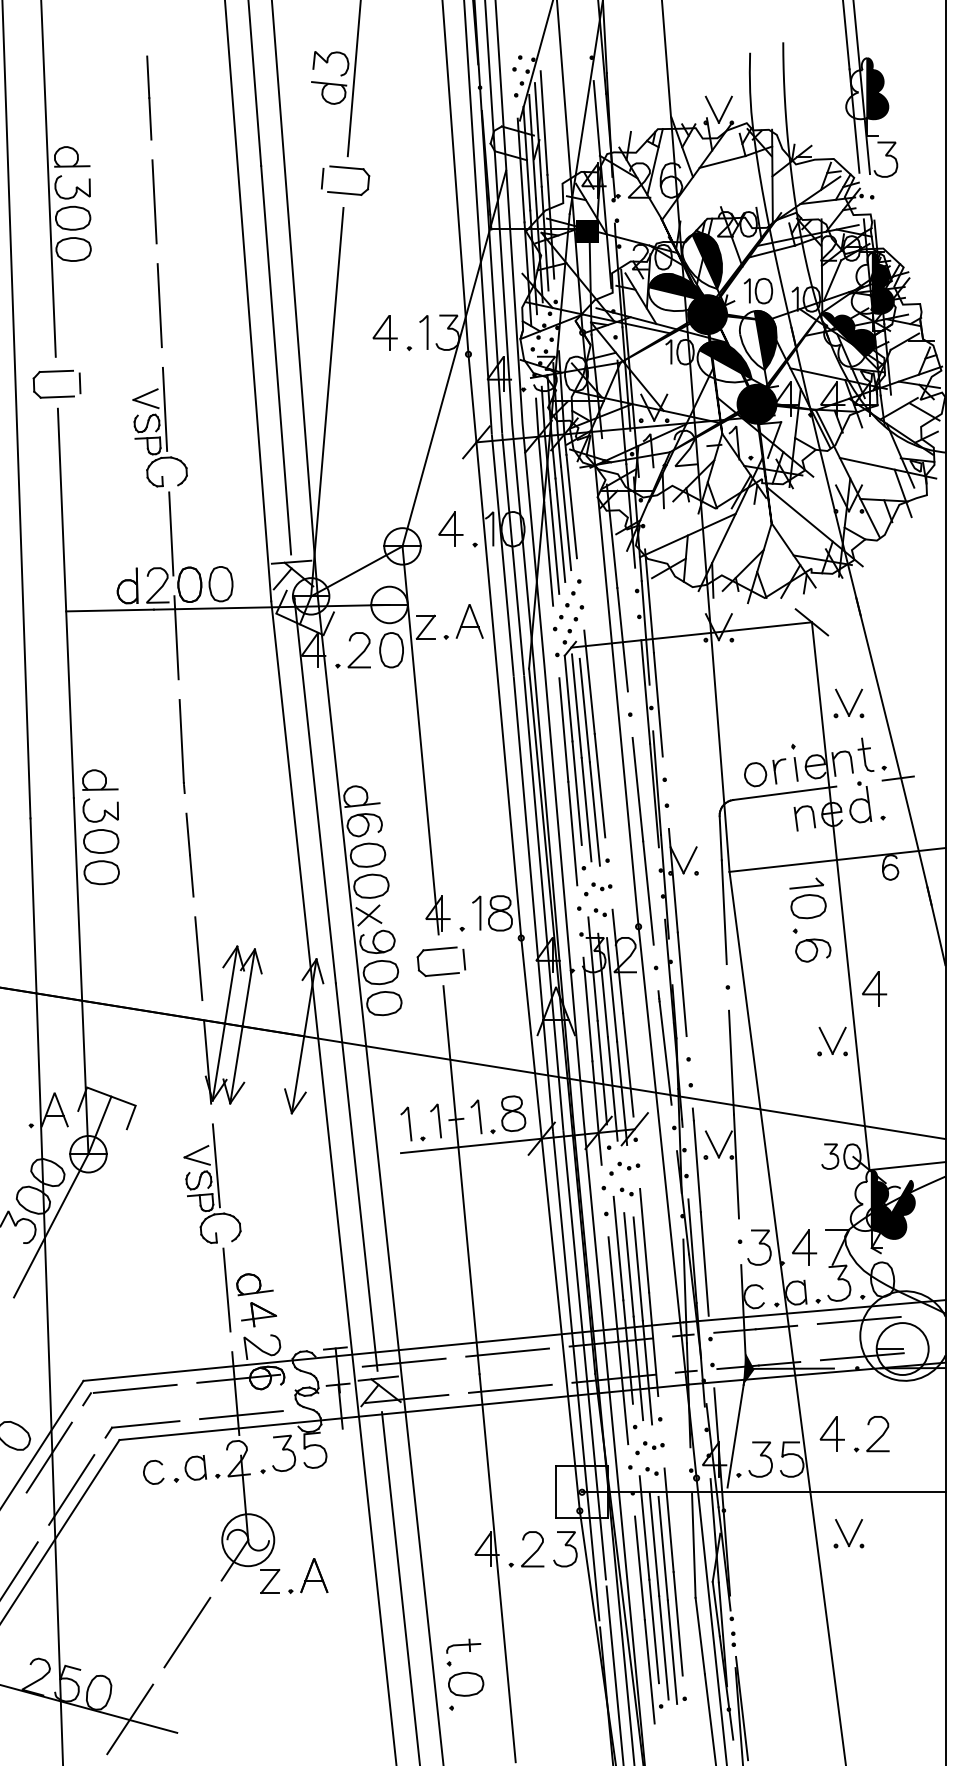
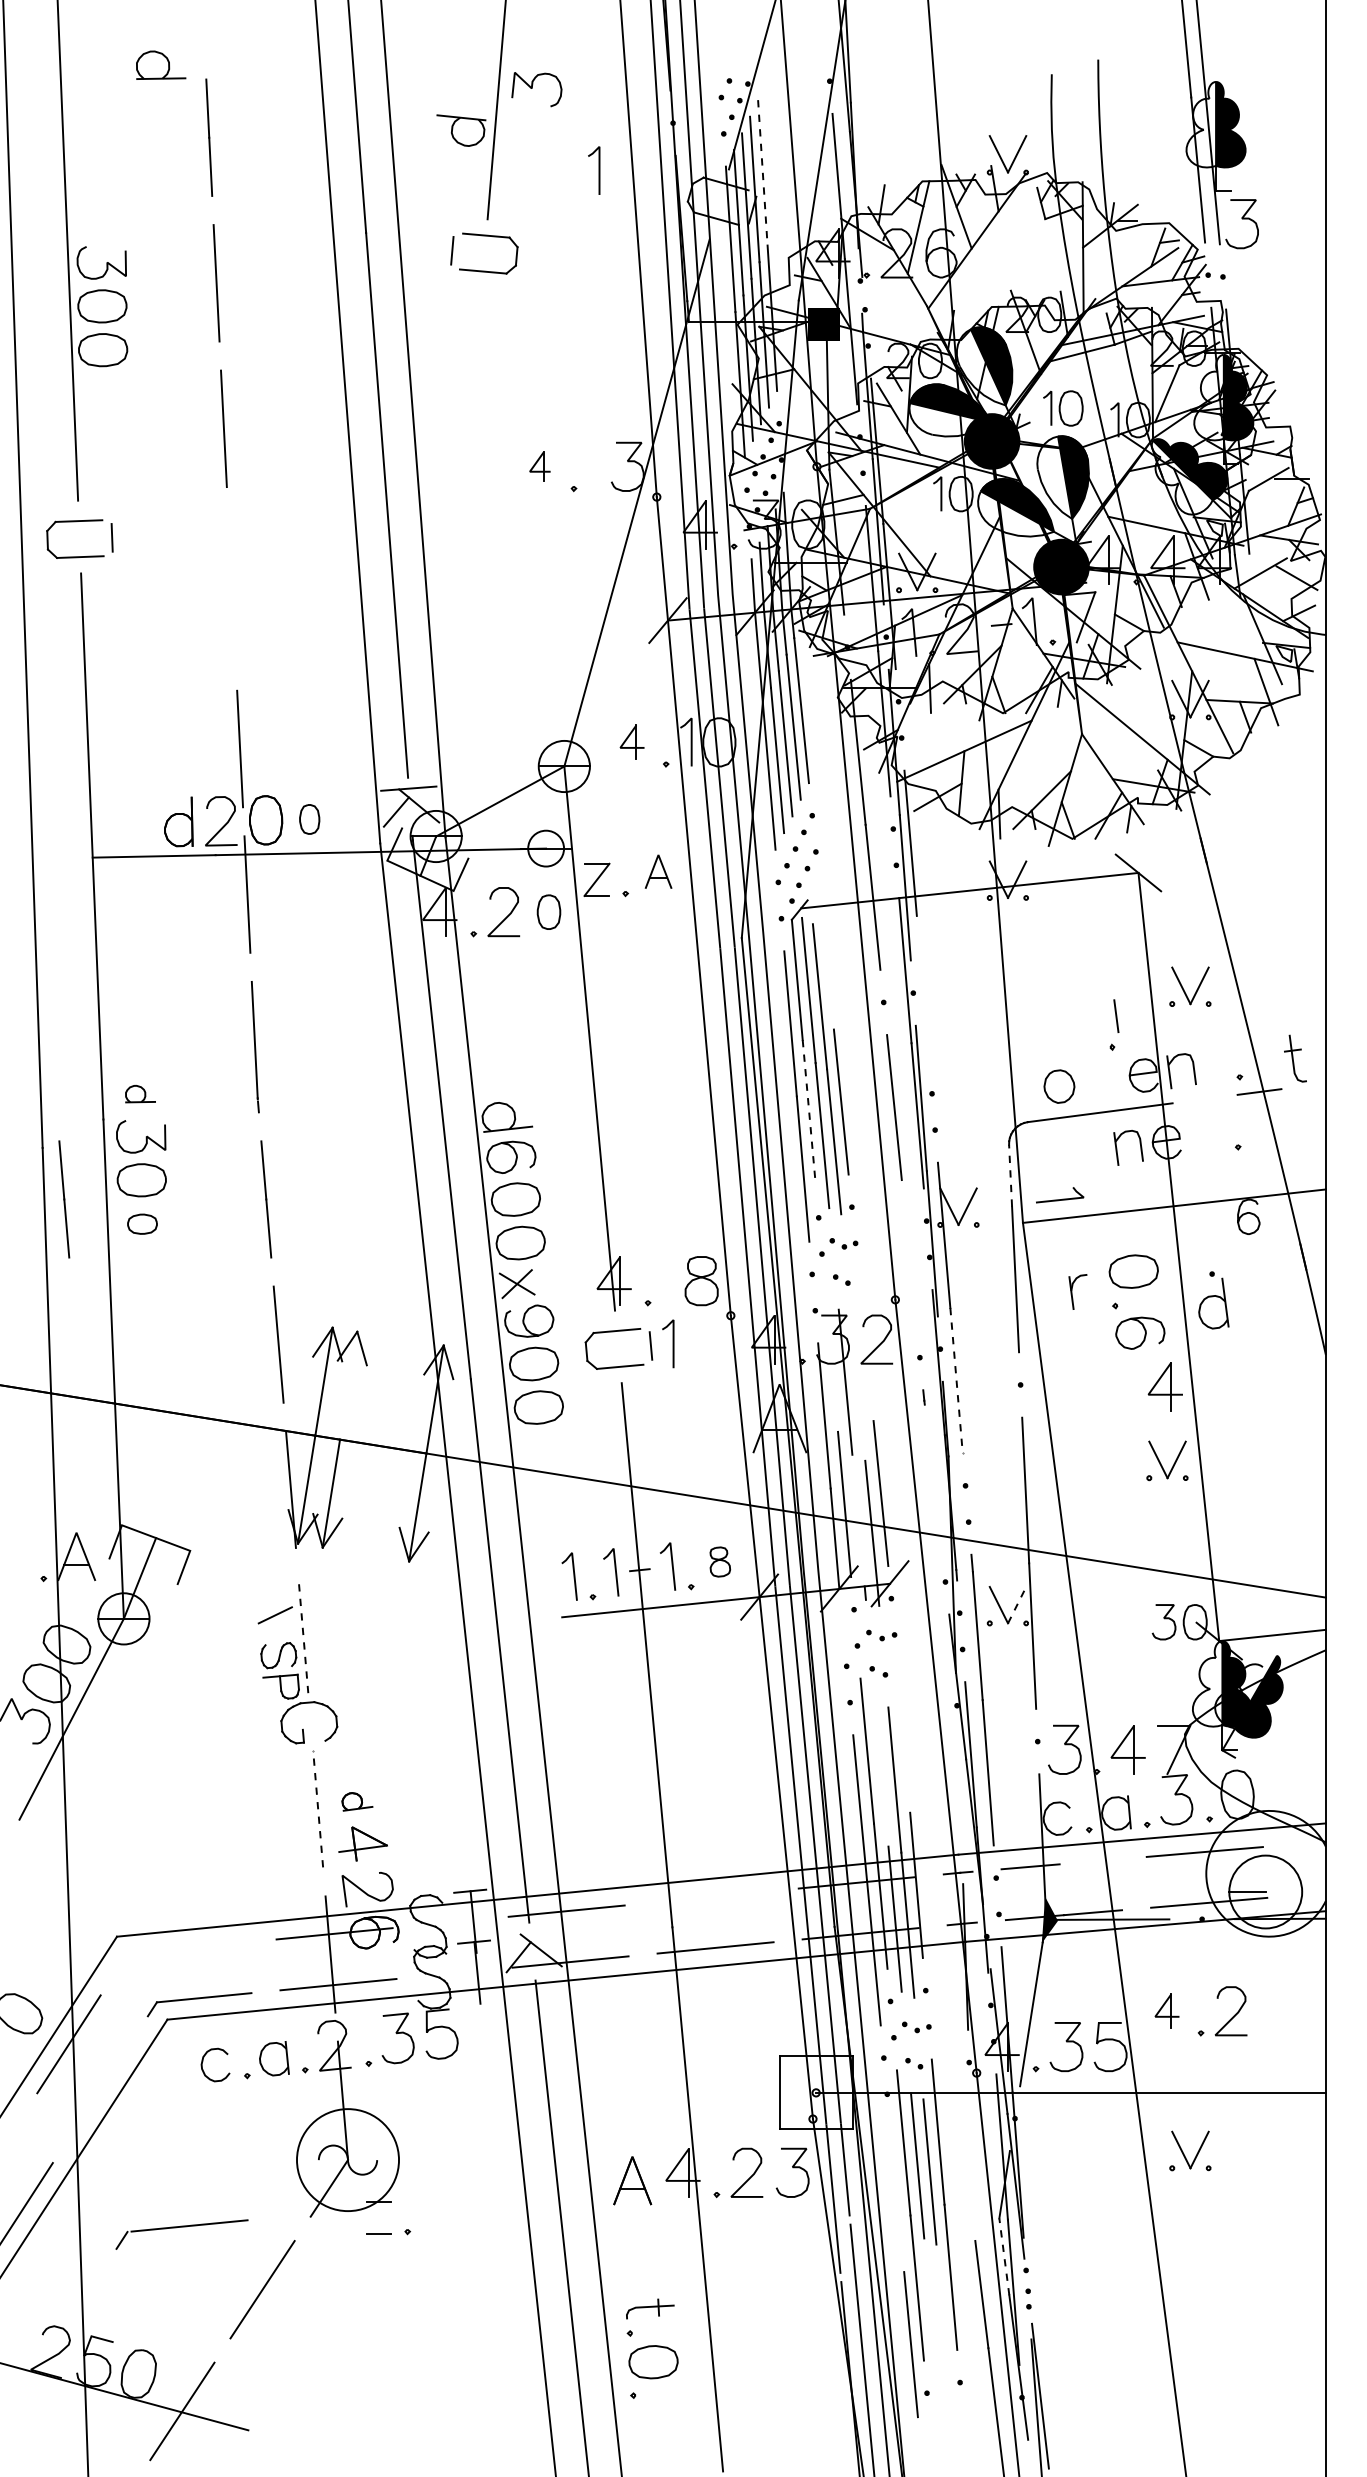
curve: (327, 62) -> (532, 88), moved
line: (543, 122) -> (762, 172), solid -> dashed
part: (72, 156) -> (161, 64), moved
line: (722, 162) -> (1013, 227), removed
part: (384, 332) -> (539, 466), size x0.6
line: (426, 332) -> (598, 170), moved
line: (327, 401) -> (458, 563), removed
part: (160, 427) -> (224, 599), removed
part: (450, 528) -> (631, 741), size x0.7
part: (220, 584) -> (309, 819), size x0.6
circle: (389, 604) -> (545, 848), size x0.7
part: (469, 621) -> (658, 871), size x0.7
part: (391, 650) -> (548, 912), size x0.7
line: (589, 681) -> (826, 956), removed
line: (657, 704) -> (922, 988), removed
part: (866, 754) -> (1295, 1058), moved
line: (796, 768) -> (1116, 1015), moved
part: (779, 771) -> (1077, 1291), moved
part: (100, 779) -> (140, 1093), size x0.6
line: (577, 793) -> (809, 1112), solid -> dashed
part: (860, 802) -> (1213, 1300), moved
line: (720, 838) -> (1010, 1175), solid -> dashed
line: (46, 855) -> (64, 1199), added
part: (101, 873) -> (142, 1224), size x0.6
line: (808, 885) -> (1062, 1198), moved
line: (647, 892) -> (908, 1252), removed
line: (479, 912) -> (672, 1343), moved
line: (617, 961) -> (865, 1348), removed
line: (593, 968) -> (831, 1358), removed
line: (682, 984) -> (956, 1380), solid -> dashed
line: (248, 987) -> (348, 1385), removed
part: (874, 988) -> (1164, 1386), moved
line: (612, 989) -> (858, 1387), removed
line: (665, 1052) -> (932, 1476), removed
line: (612, 1084) -> (858, 1520), removed
part: (513, 1113) -> (720, 1561), size x0.6
line: (725, 1143) -> (1017, 1604), solid -> dashed
line: (600, 1148) -> (841, 1610), removed
line: (197, 1161) -> (276, 1628), removed
line: (216, 1165) -> (303, 1634), solid -> dashed
line: (644, 1240) -> (903, 1739), removed
line: (628, 1264) -> (881, 1773), removed
part: (255, 1284) -> (357, 1801), size x0.6
line: (227, 1289) -> (318, 1808), solid -> dashed
line: (685, 1291) -> (960, 1811), removed
line: (776, 1327) -> (1088, 1861), removed
line: (507, 1352) -> (711, 1896), removed
line: (377, 1378) -> (529, 1933), removed
part: (129, 1390) -> (181, 2227), moved
part: (831, 1433) -> (1166, 2010), size x0.7
line: (71, 1489) -> (100, 2089), removed
circle: (247, 1539) -> (347, 2159), size x1.4
line: (693, 1545) -> (972, 2167), removed
line: (640, 1568) -> (897, 2199), removed
part: (314, 1575) -> (632, 2180), moved
line: (270, 1581) -> (378, 2217), removed
line: (716, 1608) -> (1004, 2256), solid -> dashed
line: (663, 1647) -> (930, 2310), removed
line: (672, 1651) -> (942, 2316), removed

